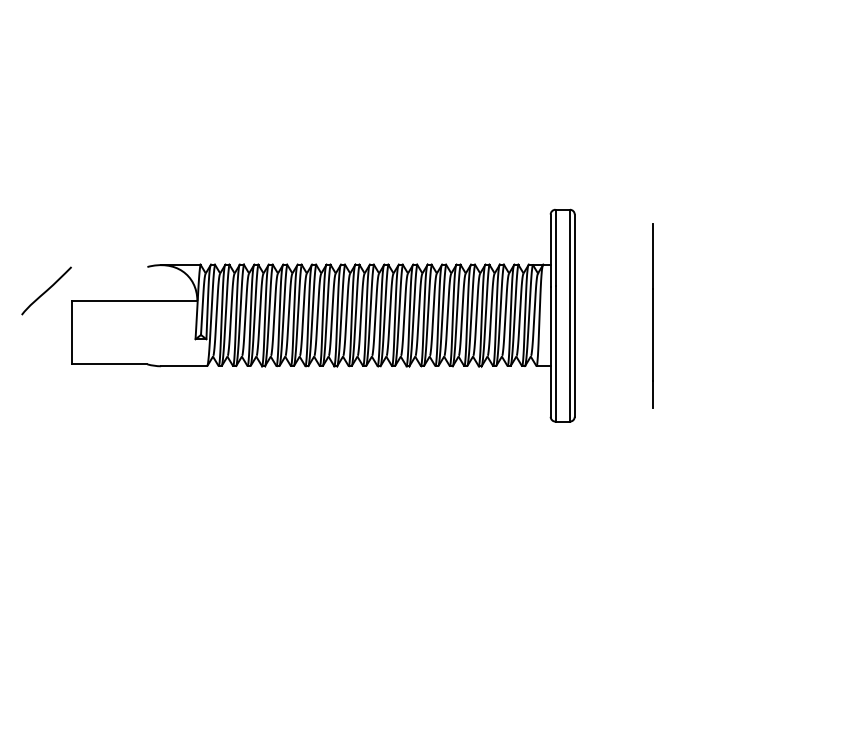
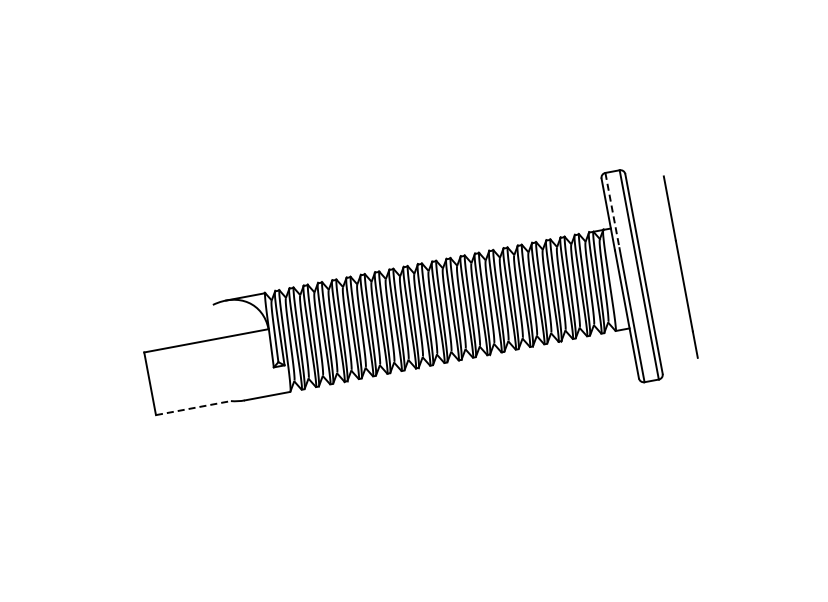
line: (555, 248) -> (612, 211), solid -> dashed
line: (46, 290) -> (117, 346), removed
line: (652, 315) -> (680, 267), moved
line: (109, 364) -> (193, 408), solid -> dashed

